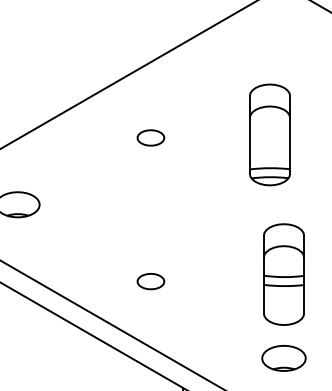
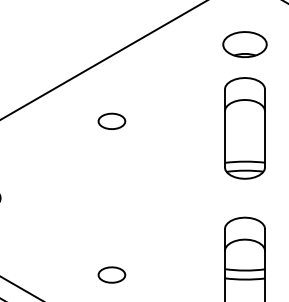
part: (283, 50) -> (244, 43), added
part: (269, 134) -> (244, 127), moved
part: (150, 137) -> (111, 120), moved

